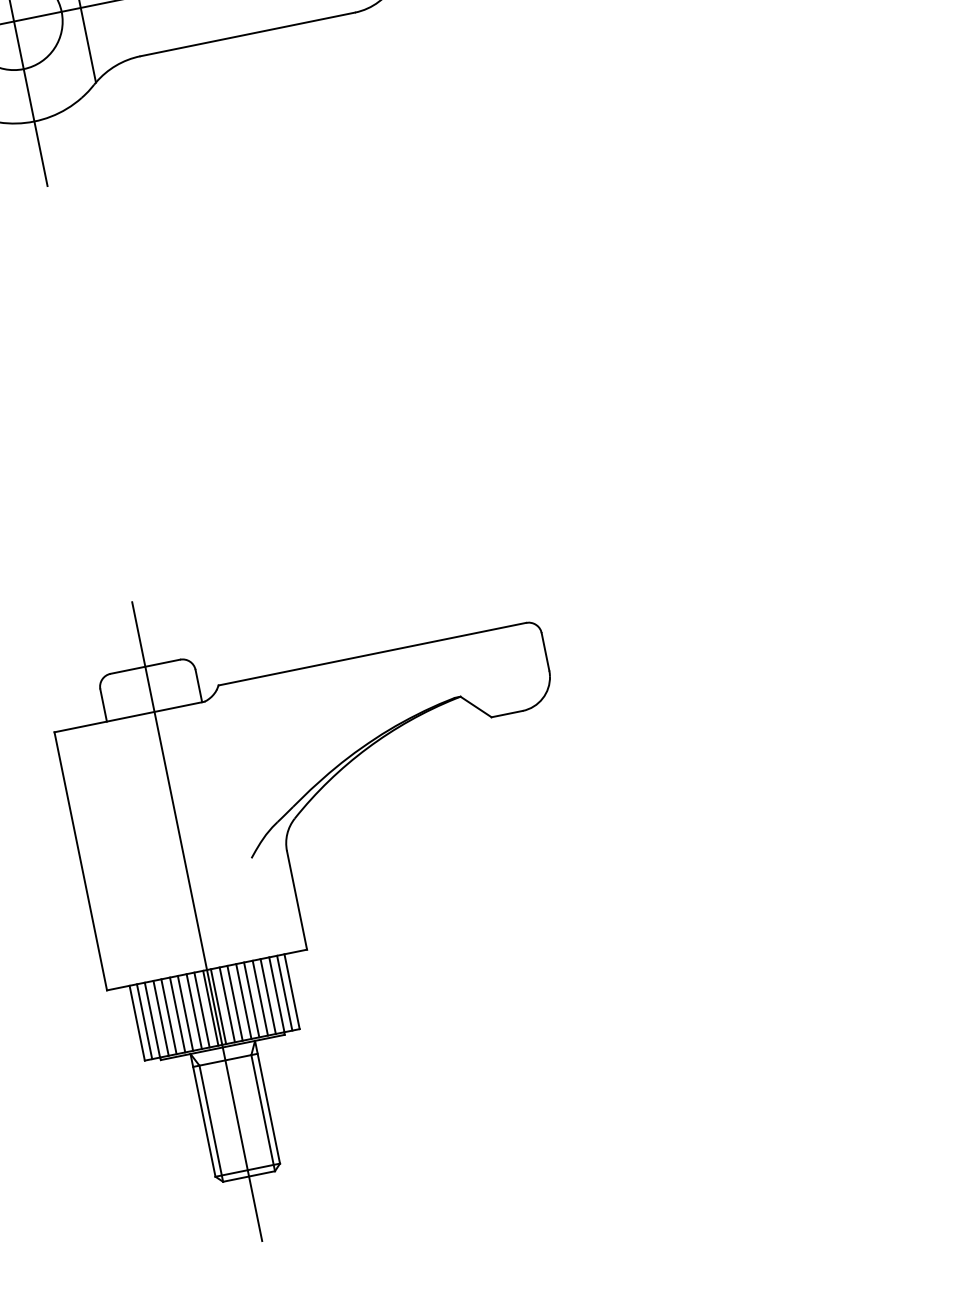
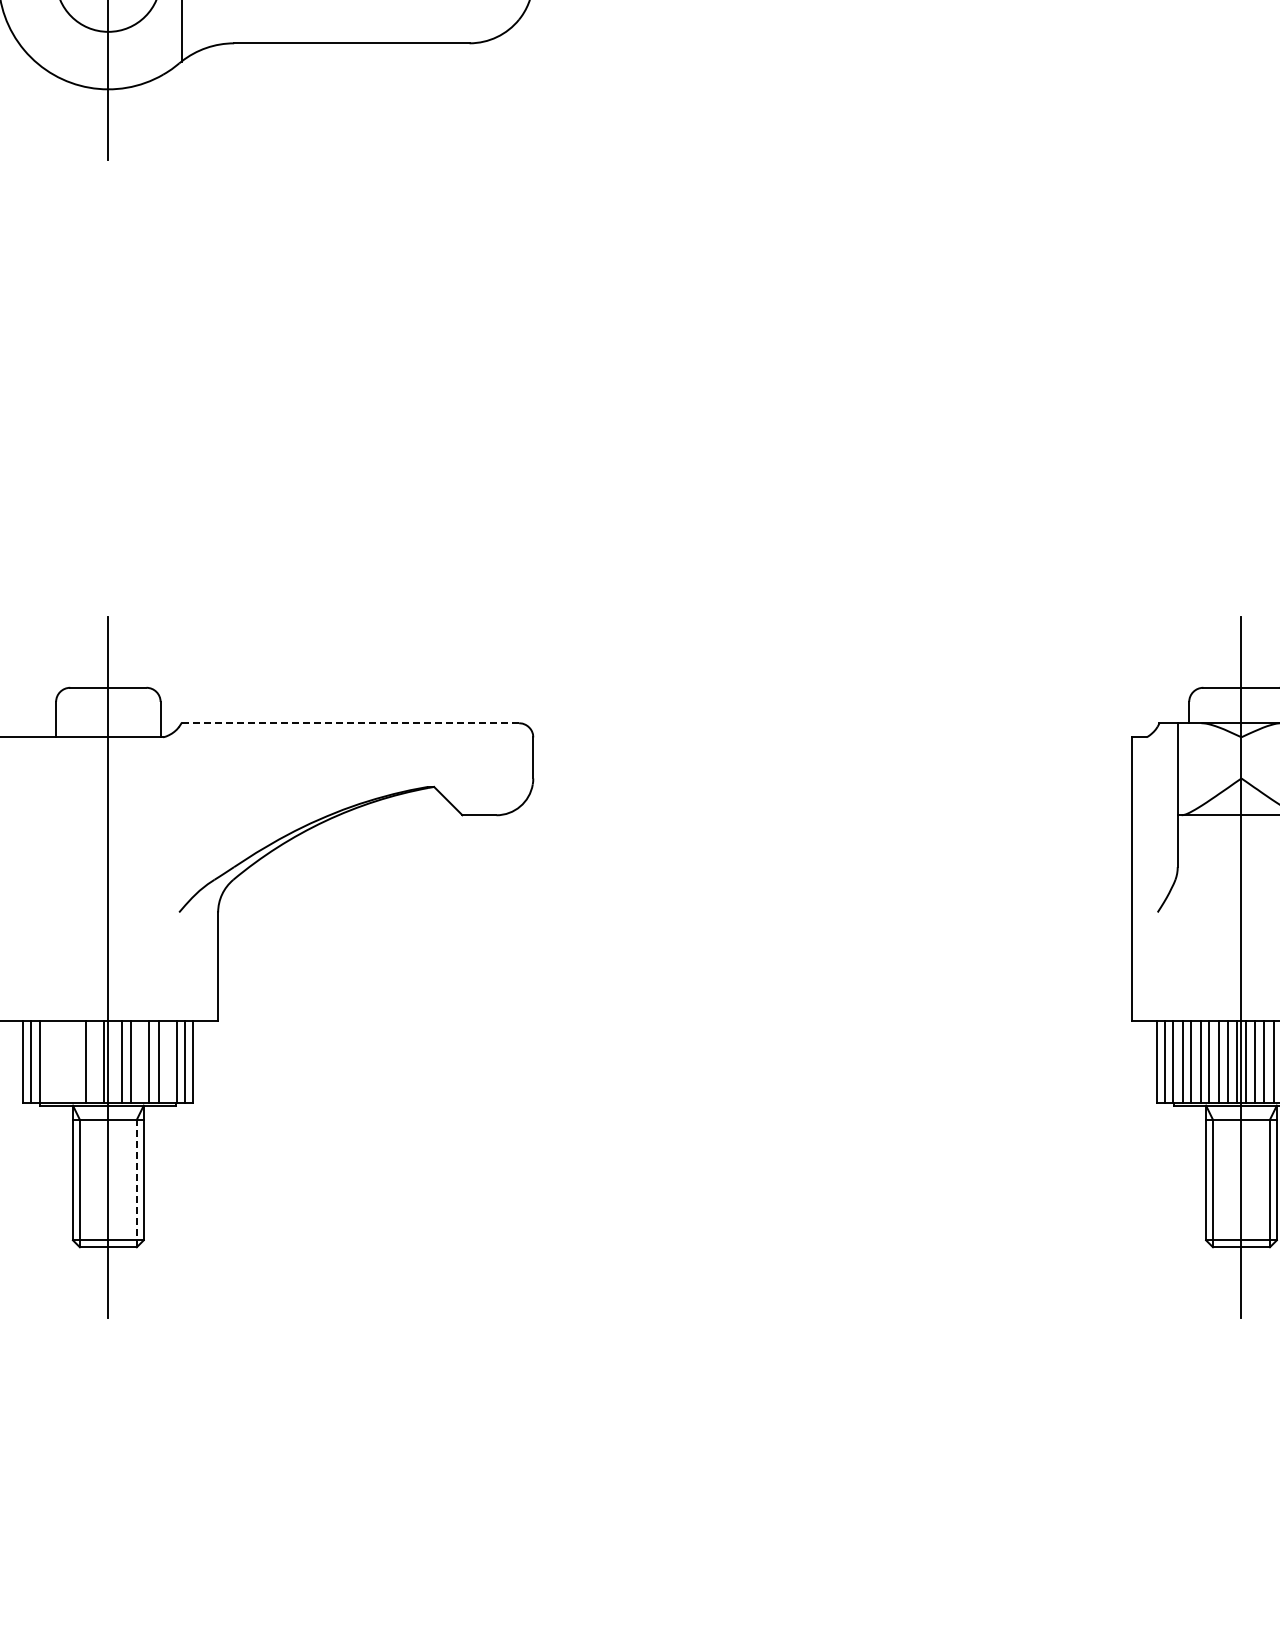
line: (372, 654) -> (350, 723), solid -> dashed
line: (268, 996) -> (167, 1061), removed
line: (243, 1001) -> (140, 1061), removed
line: (218, 1006) -> (112, 1061), removed
line: (201, 1009) -> (94, 1061), removed
line: (185, 1013) -> (76, 1061), removed
line: (177, 1014) -> (67, 1061), removed
line: (169, 1016) -> (58, 1061), removed
line: (160, 1018) -> (49, 1061), removed
line: (262, 1113) -> (136, 1183), solid -> dashed

